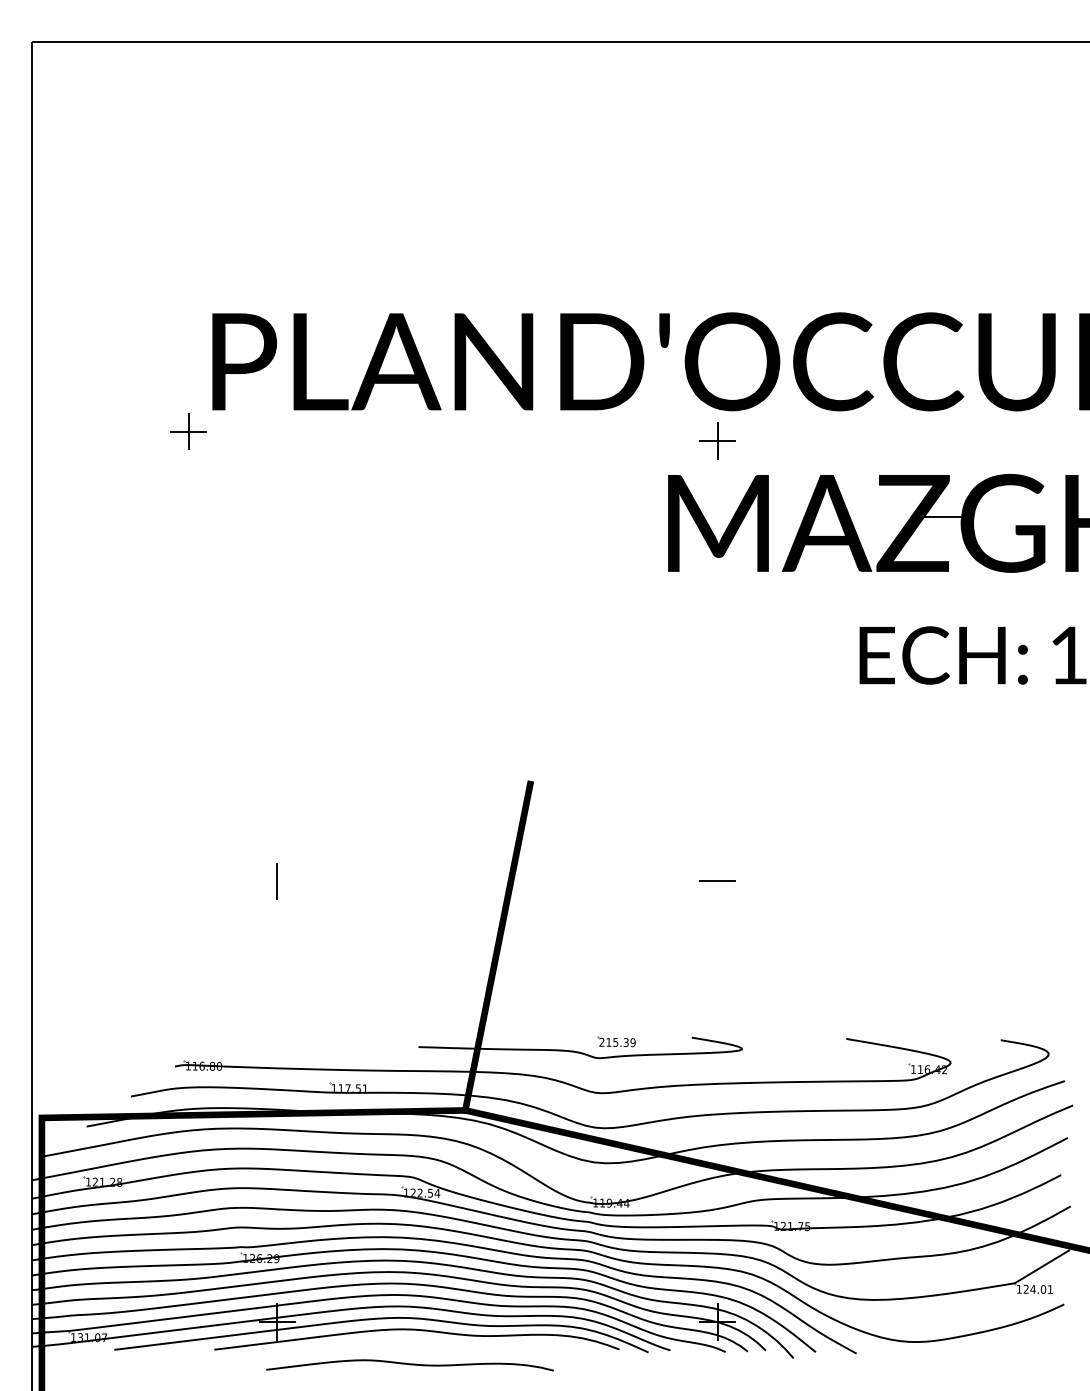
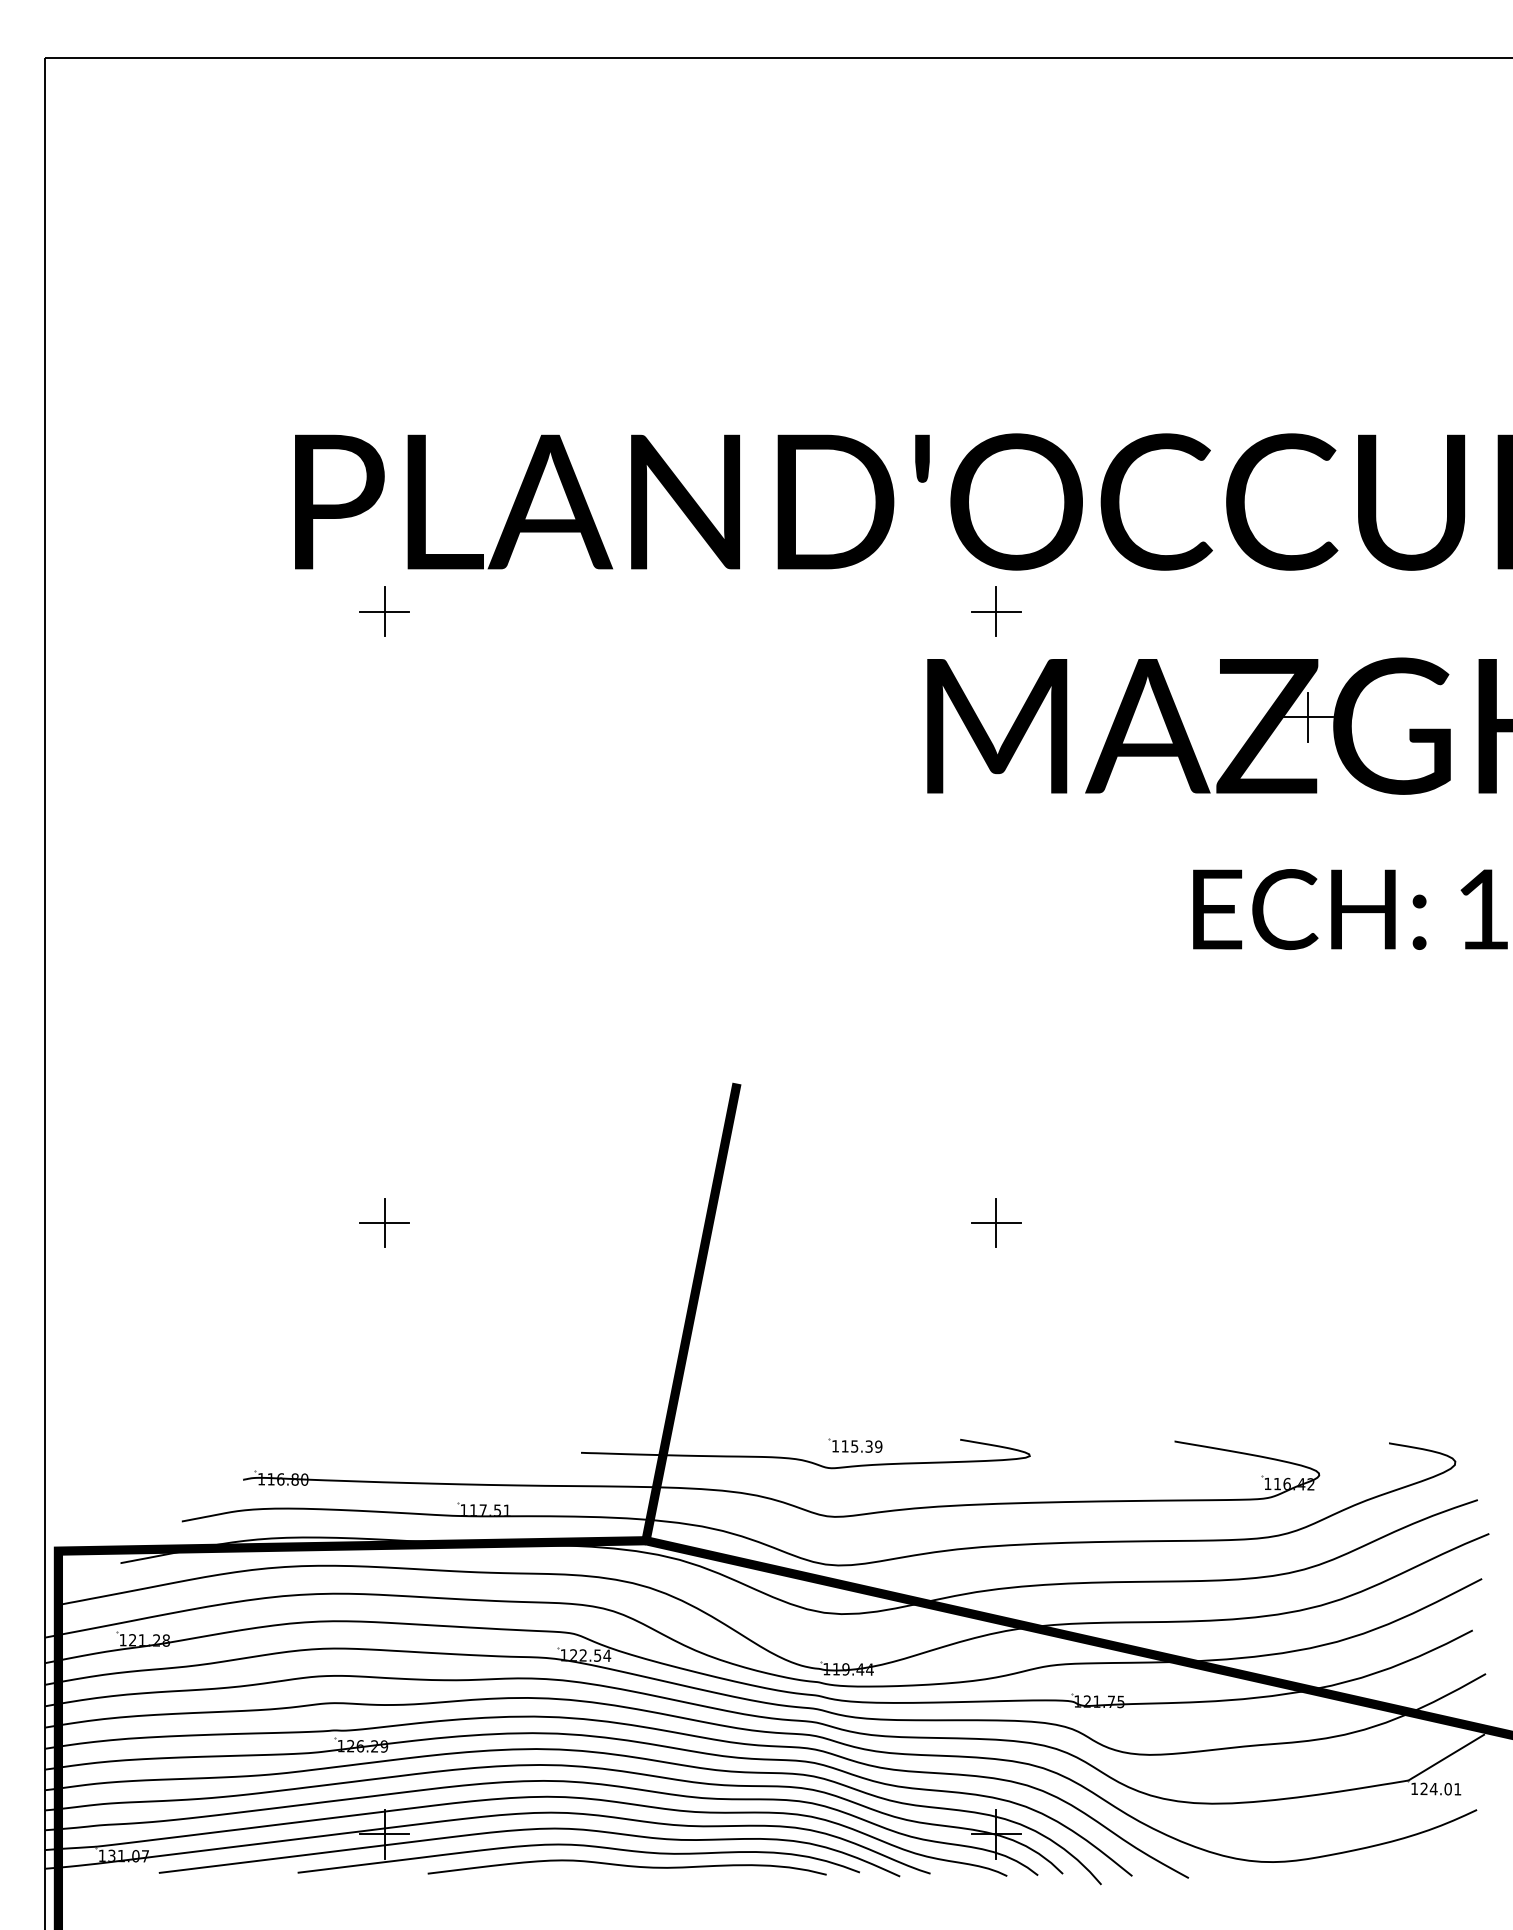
part: (188, 431) -> (384, 611), moved
line: (942, 516) -> (1308, 716), added
line: (276, 881) -> (384, 1222), added
line: (717, 881) -> (996, 1222), added
text: (601, 1042) -> (834, 1446), 215.39 -> 115.39
curve: (409, 1364) -> (626, 1866), moved

